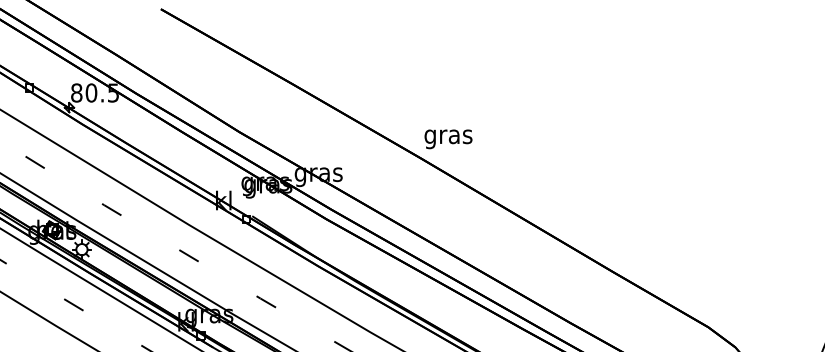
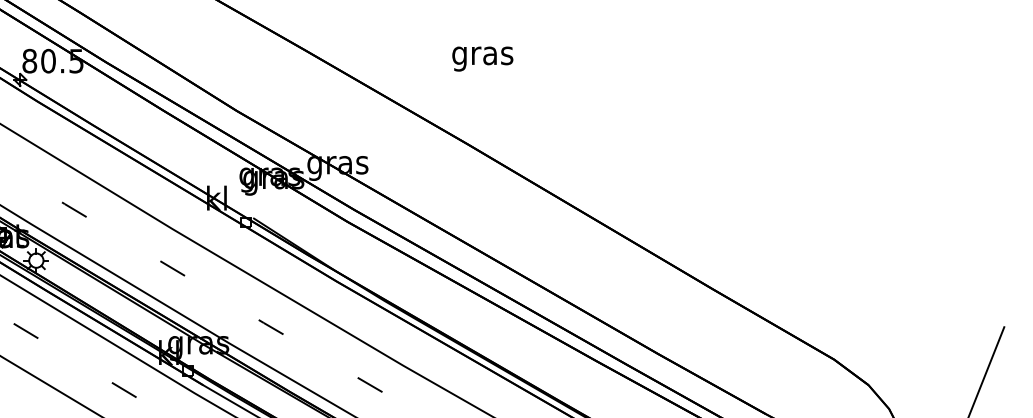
text: (448, 139) -> (482, 59), moved

